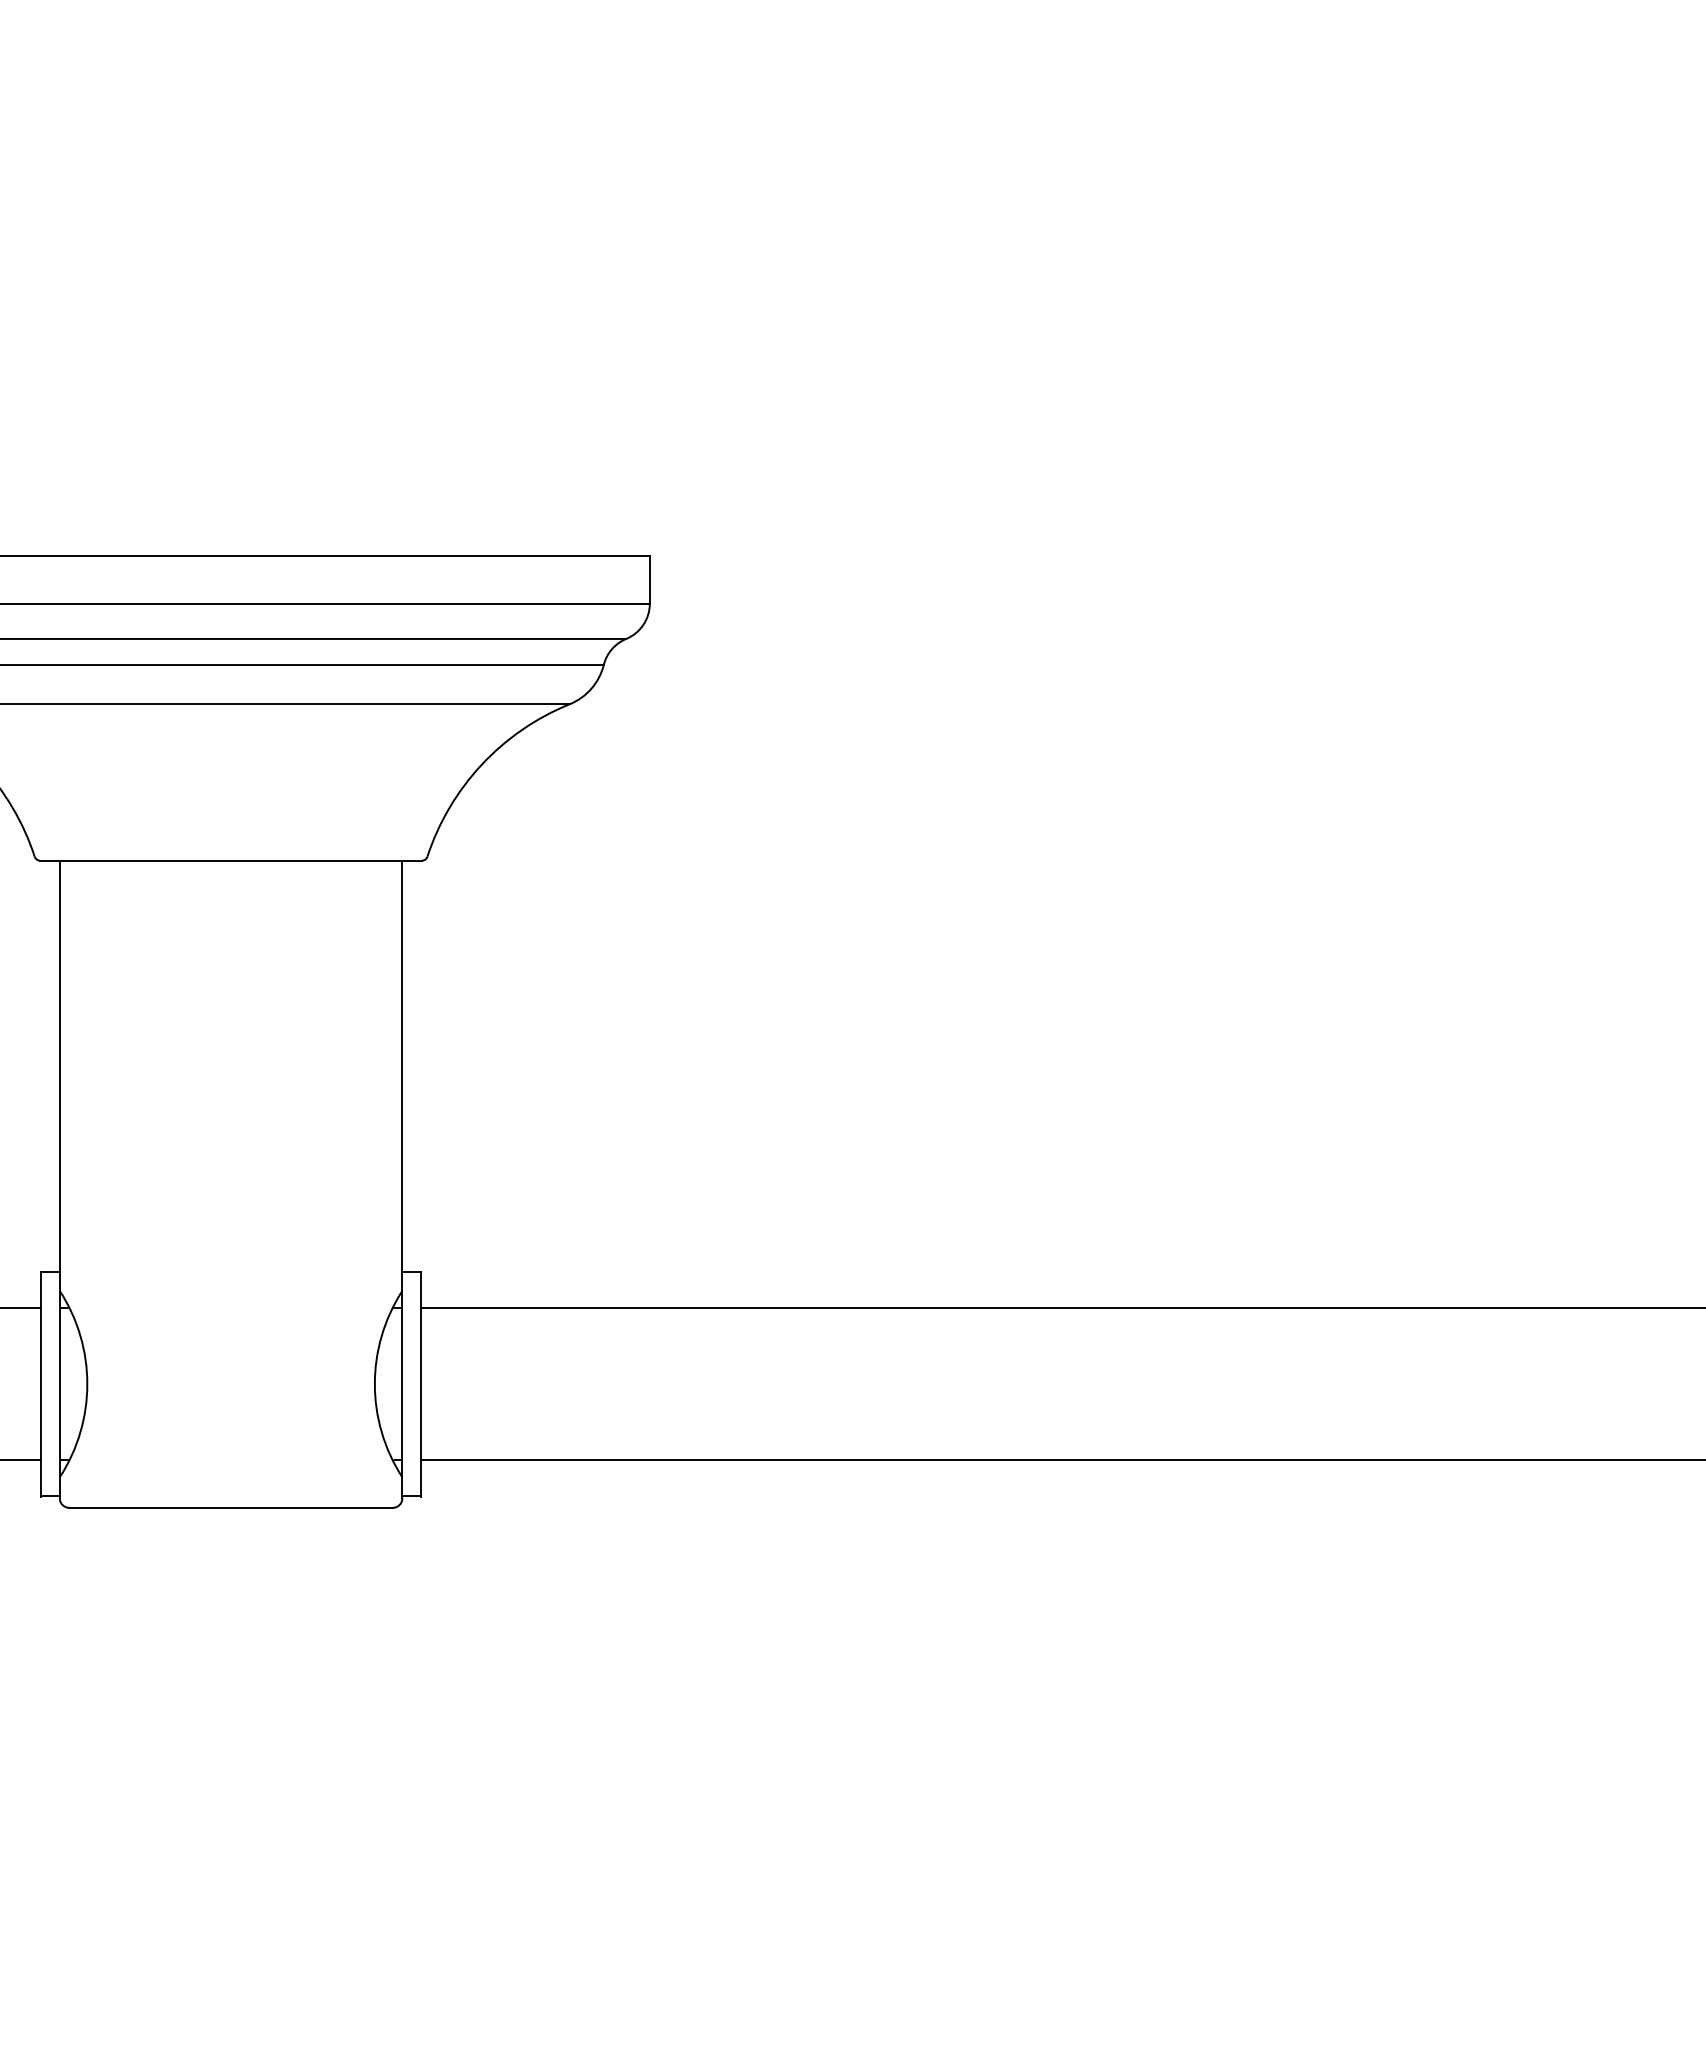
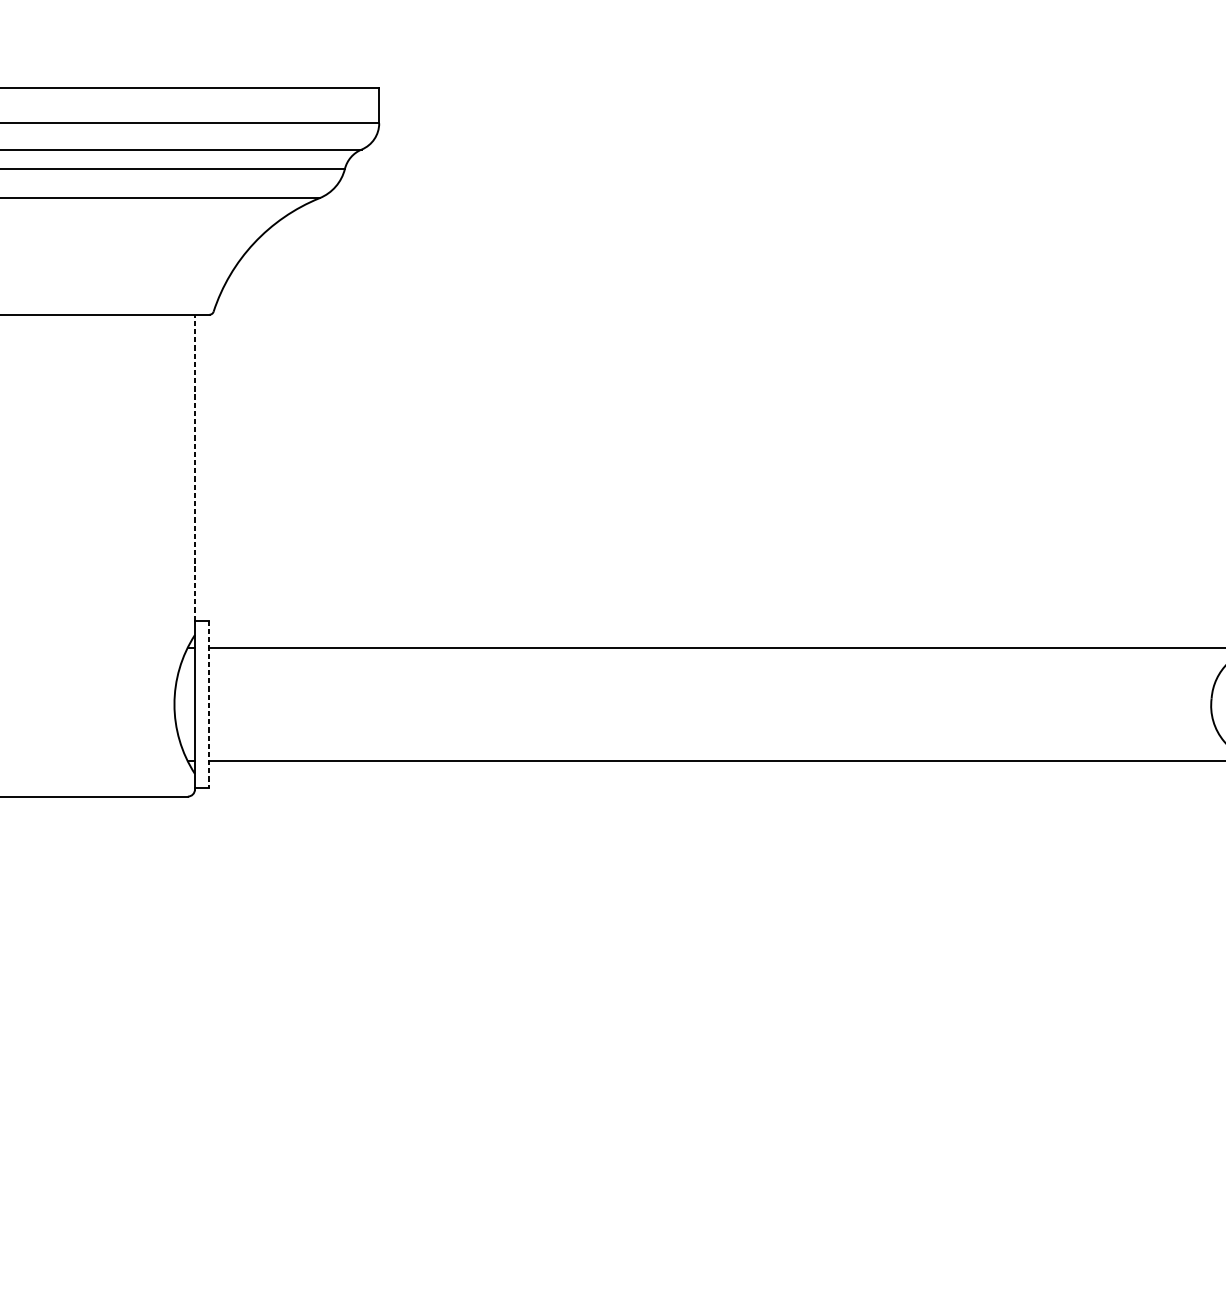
line: (402, 1066) -> (195, 467), solid -> dashed
line: (421, 1384) -> (209, 704), solid -> dashed

